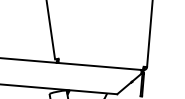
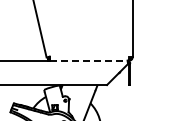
line: (100, 66) -> (89, 60), solid -> dashed

